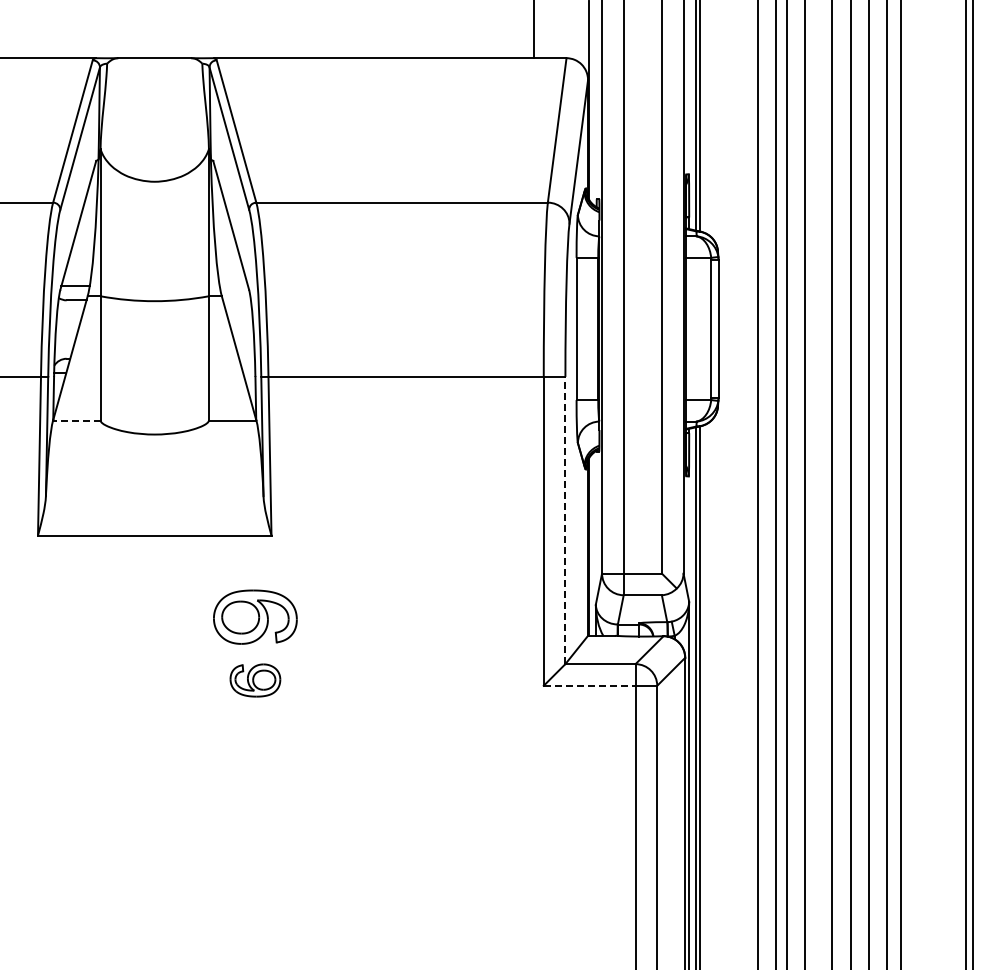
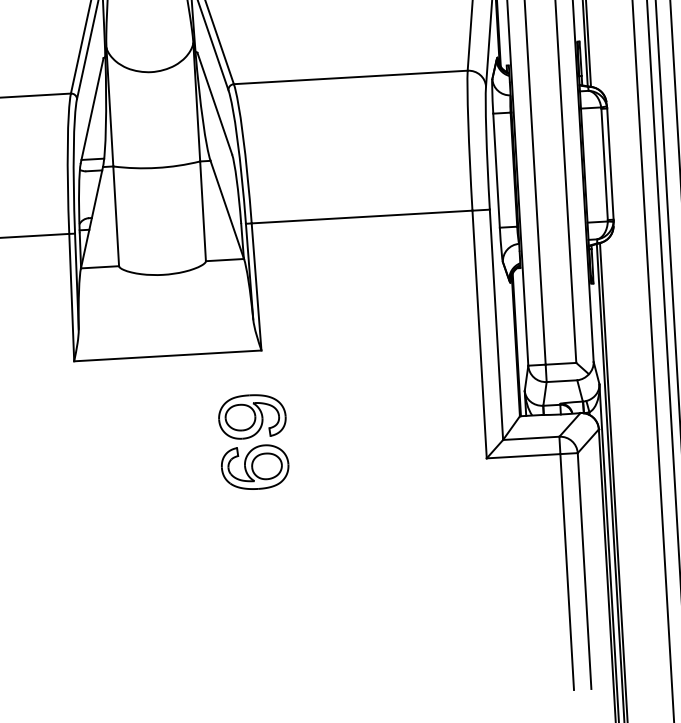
line: (76, 420) -> (99, 267), dashed -> solid
line: (565, 520) -> (496, 324), dashed -> solid
part: (255, 680) -> (255, 467), size x1.67
line: (589, 685) -> (523, 456), dashed -> solid

